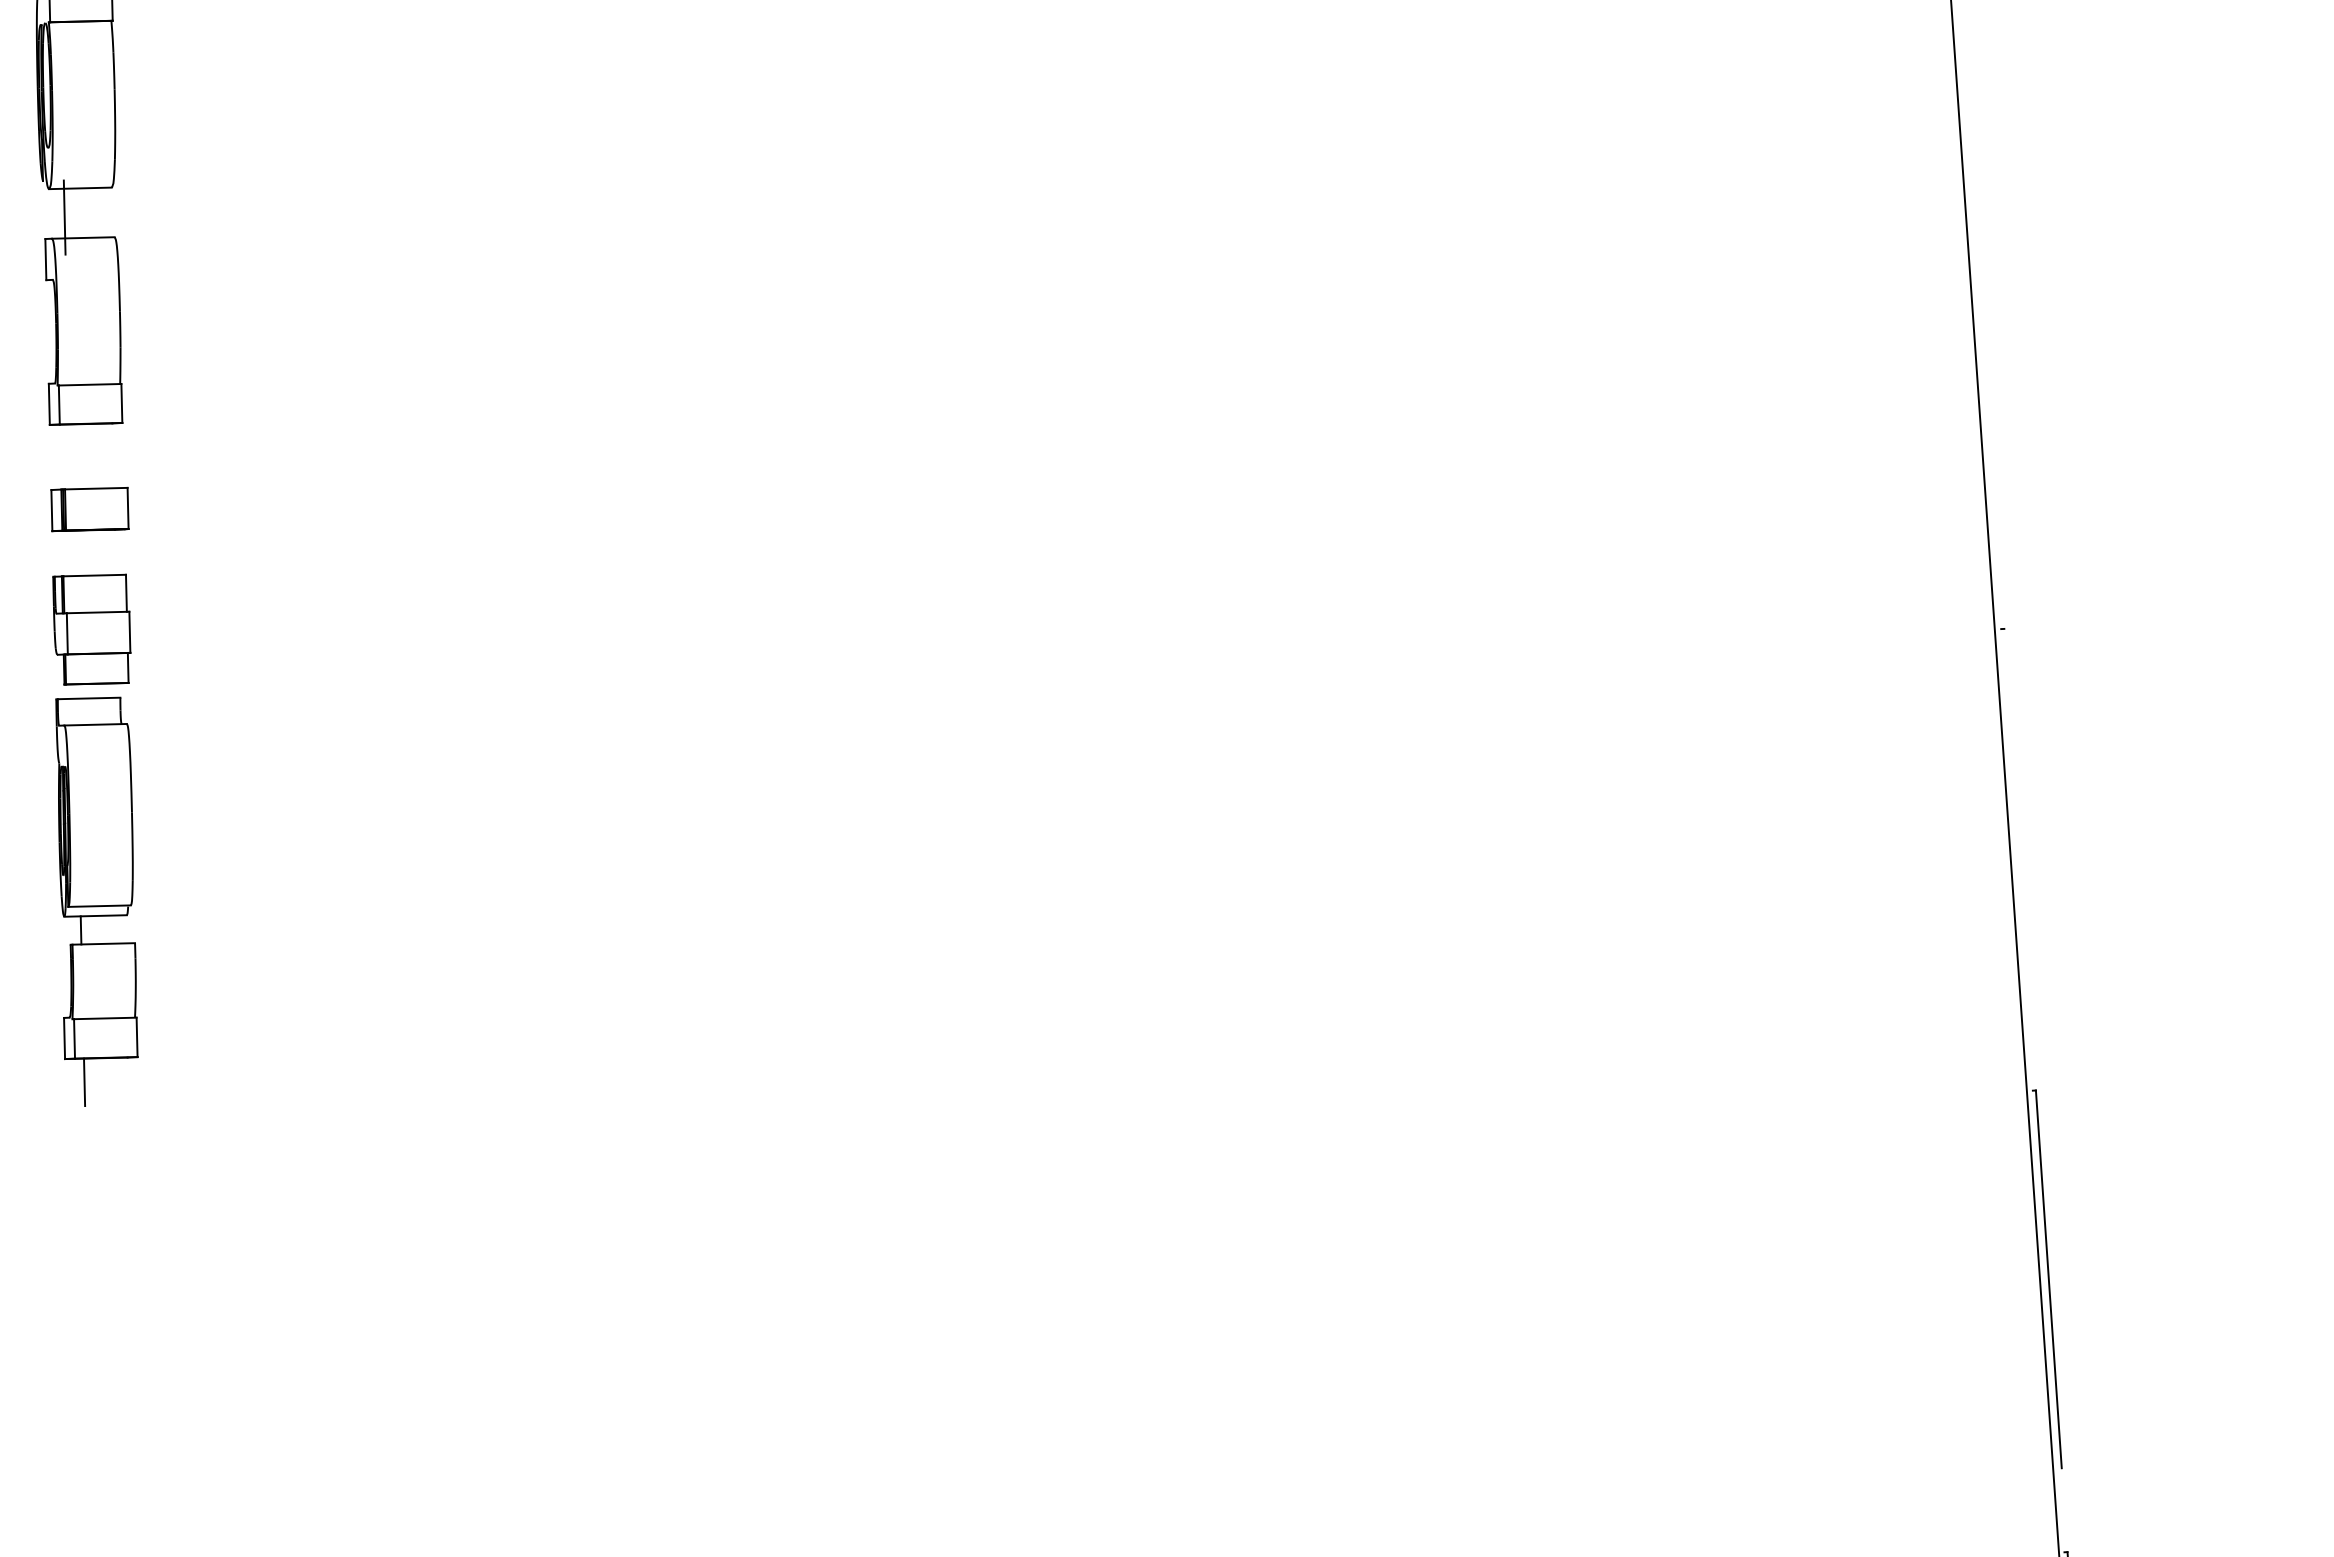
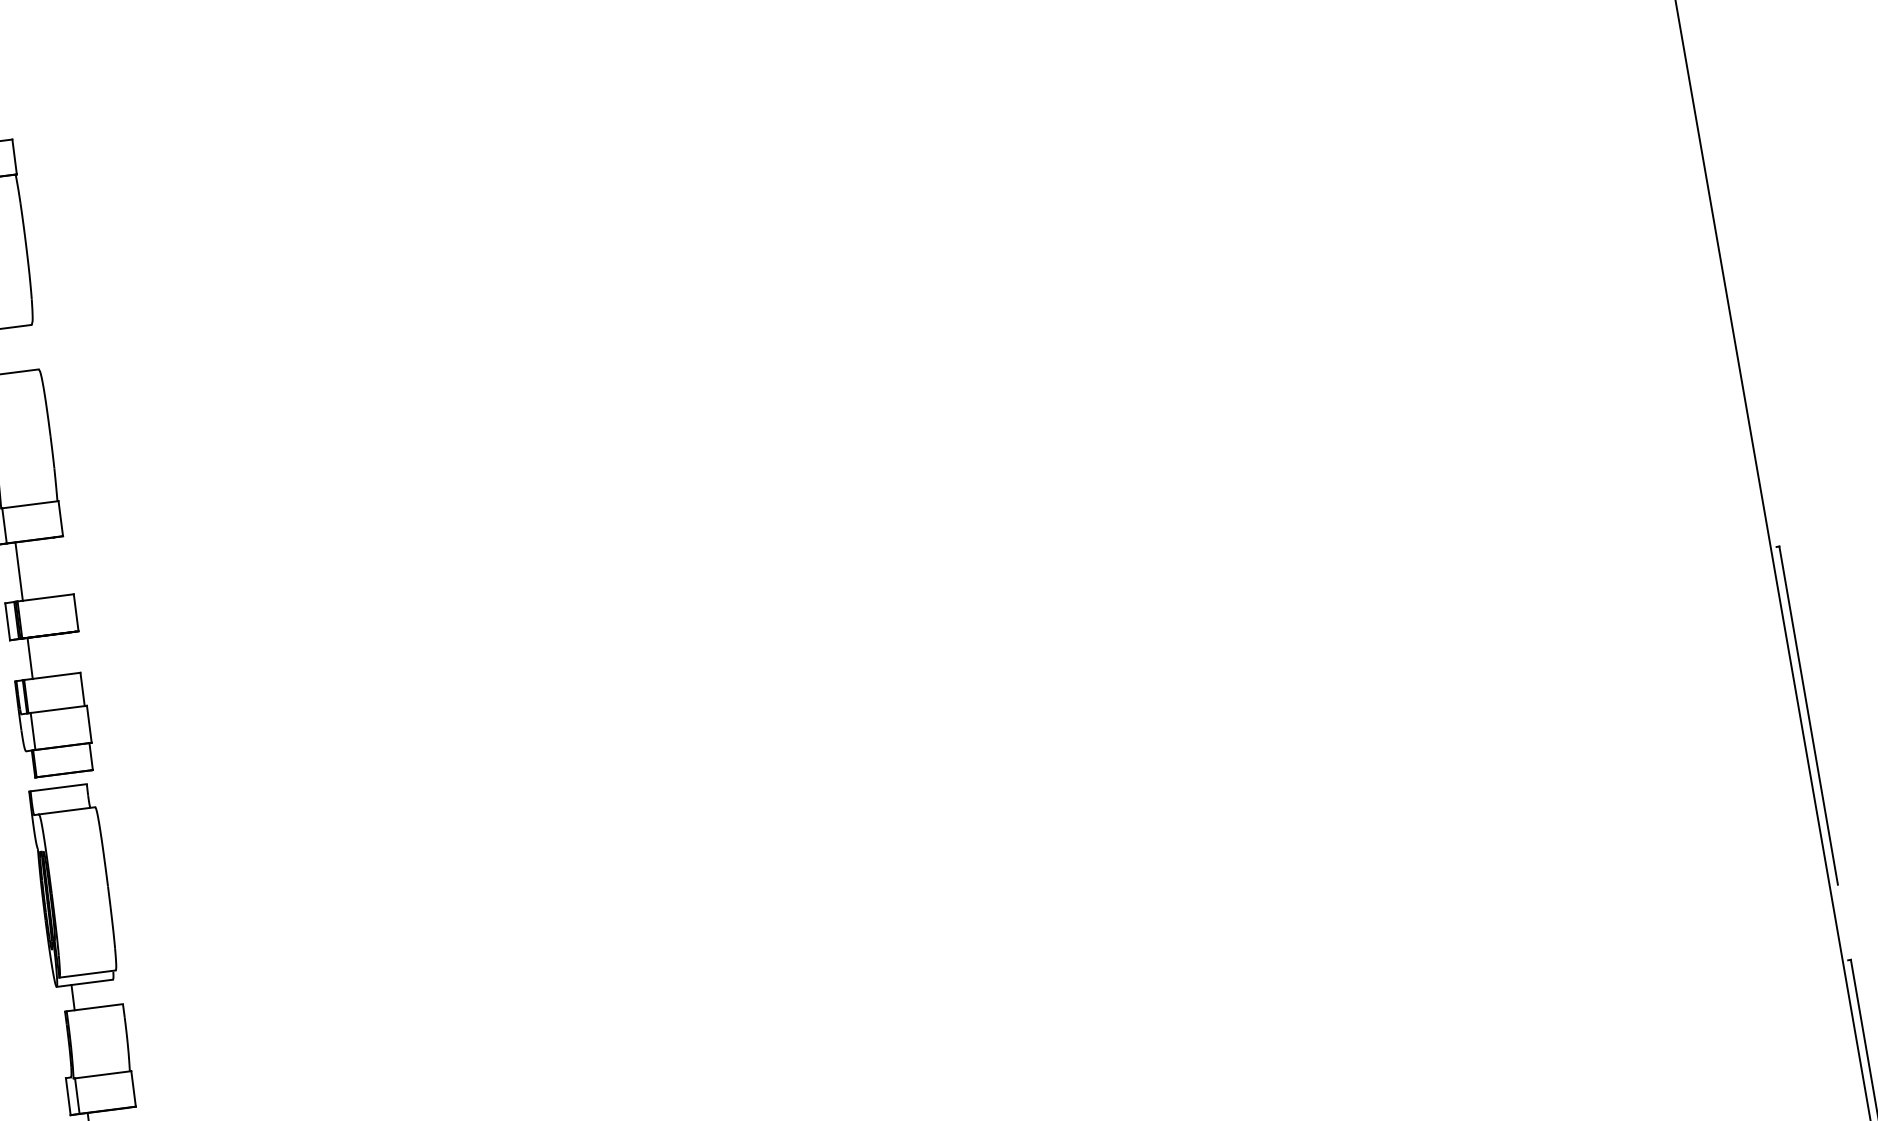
line: (69, 456) -> (18, 571), added
line: (71, 553) -> (29, 658), added
line: (2017, 817) -> (1808, 715), added

